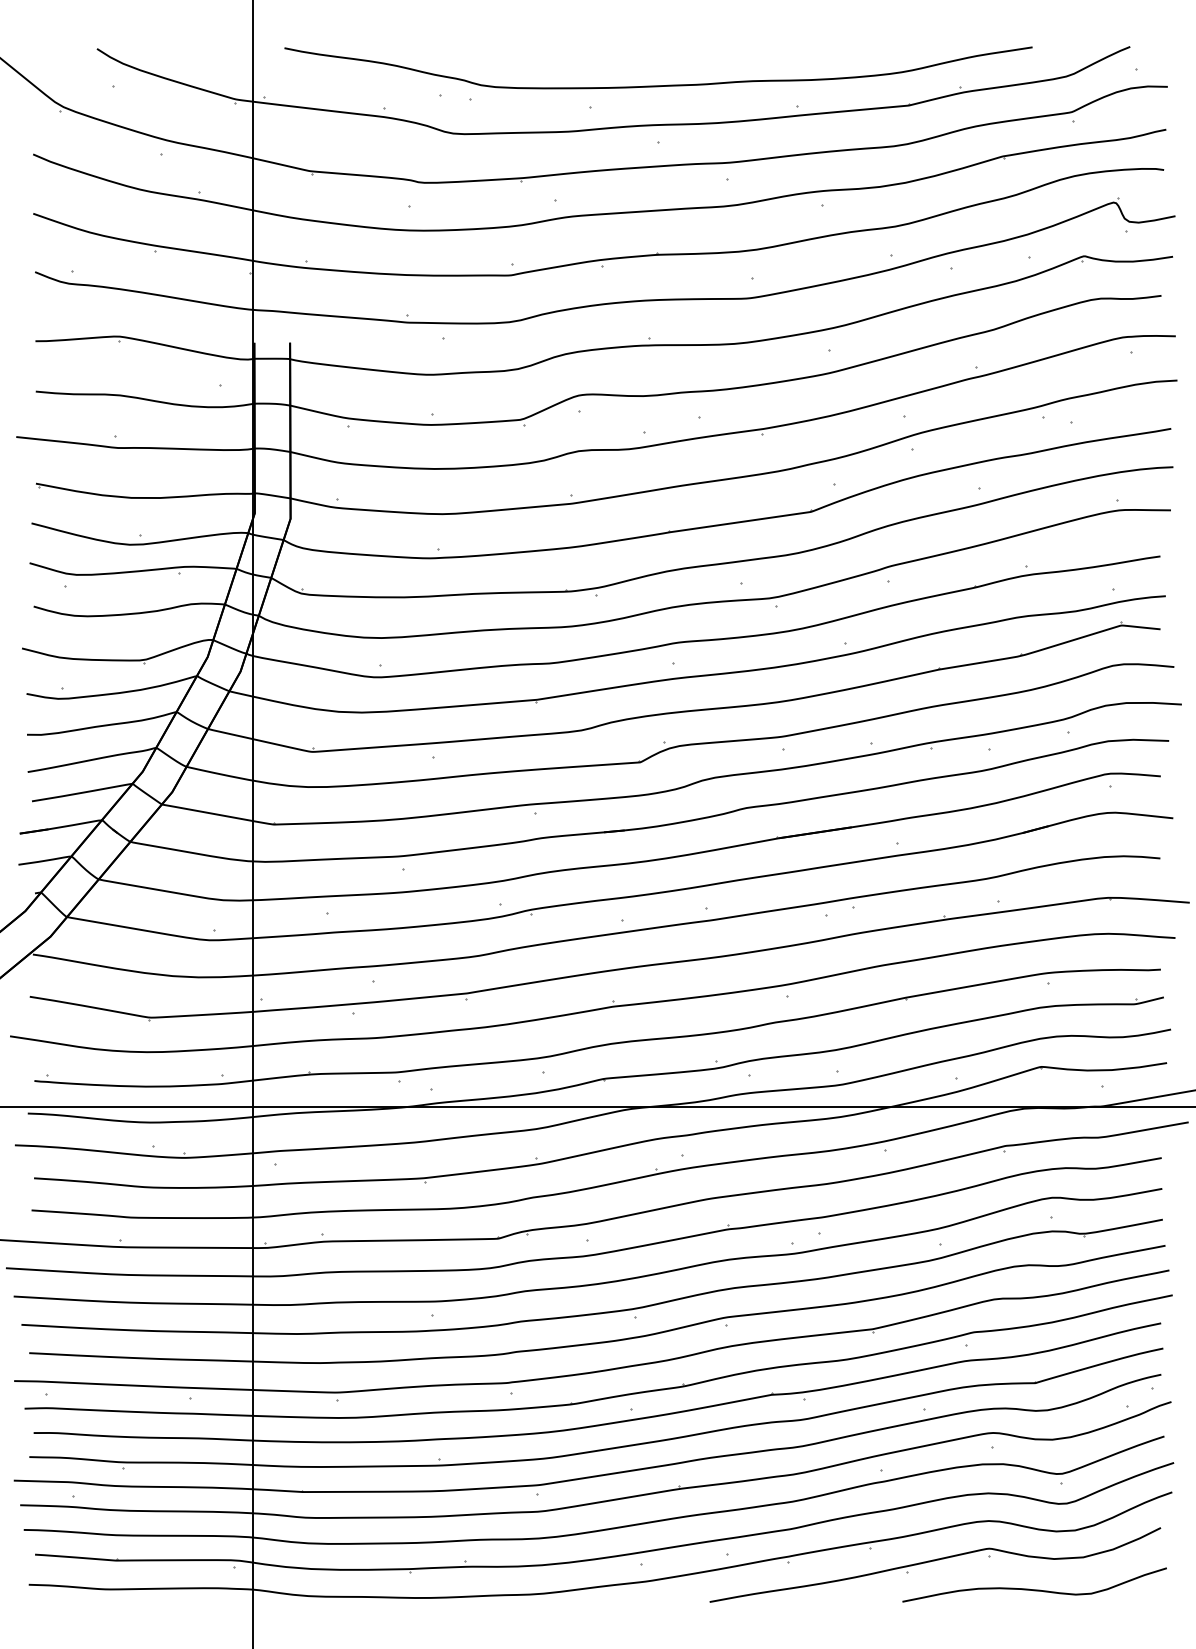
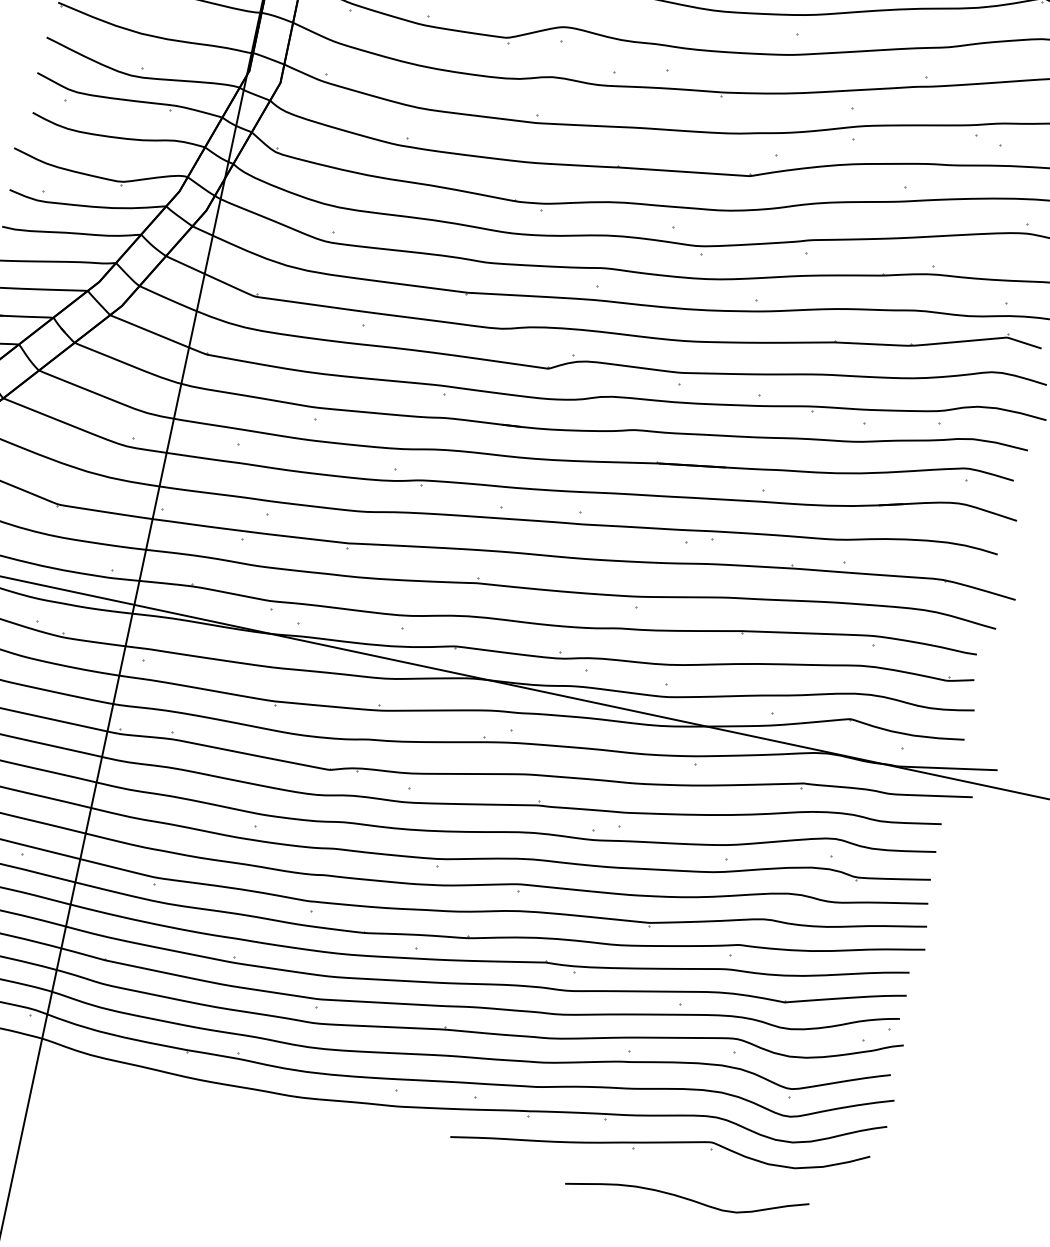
curve: (1034, 1589) -> (686, 1197), moved

